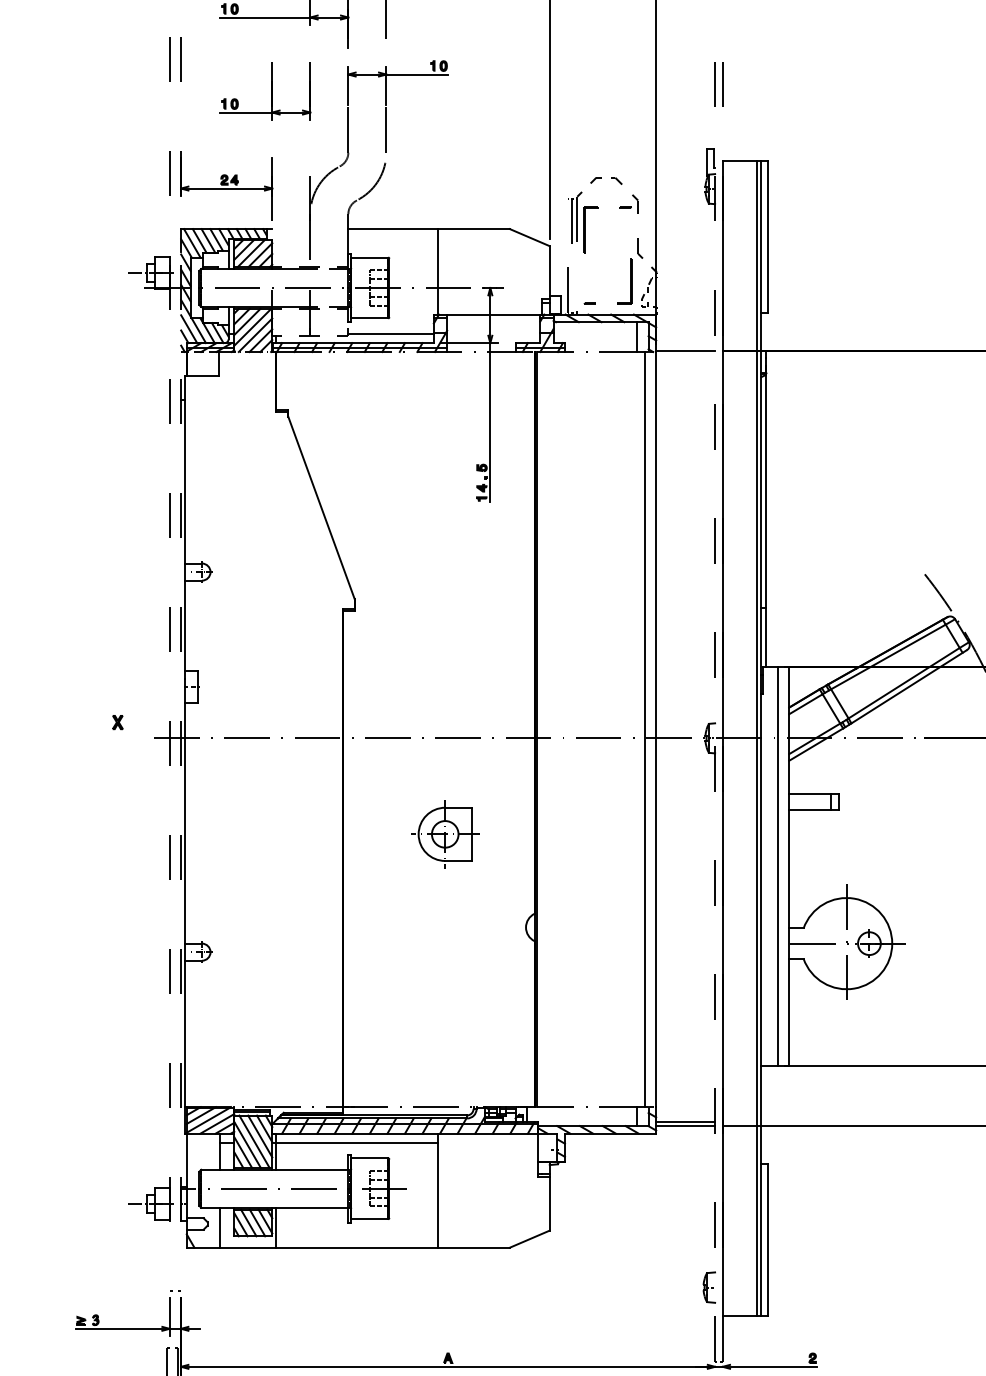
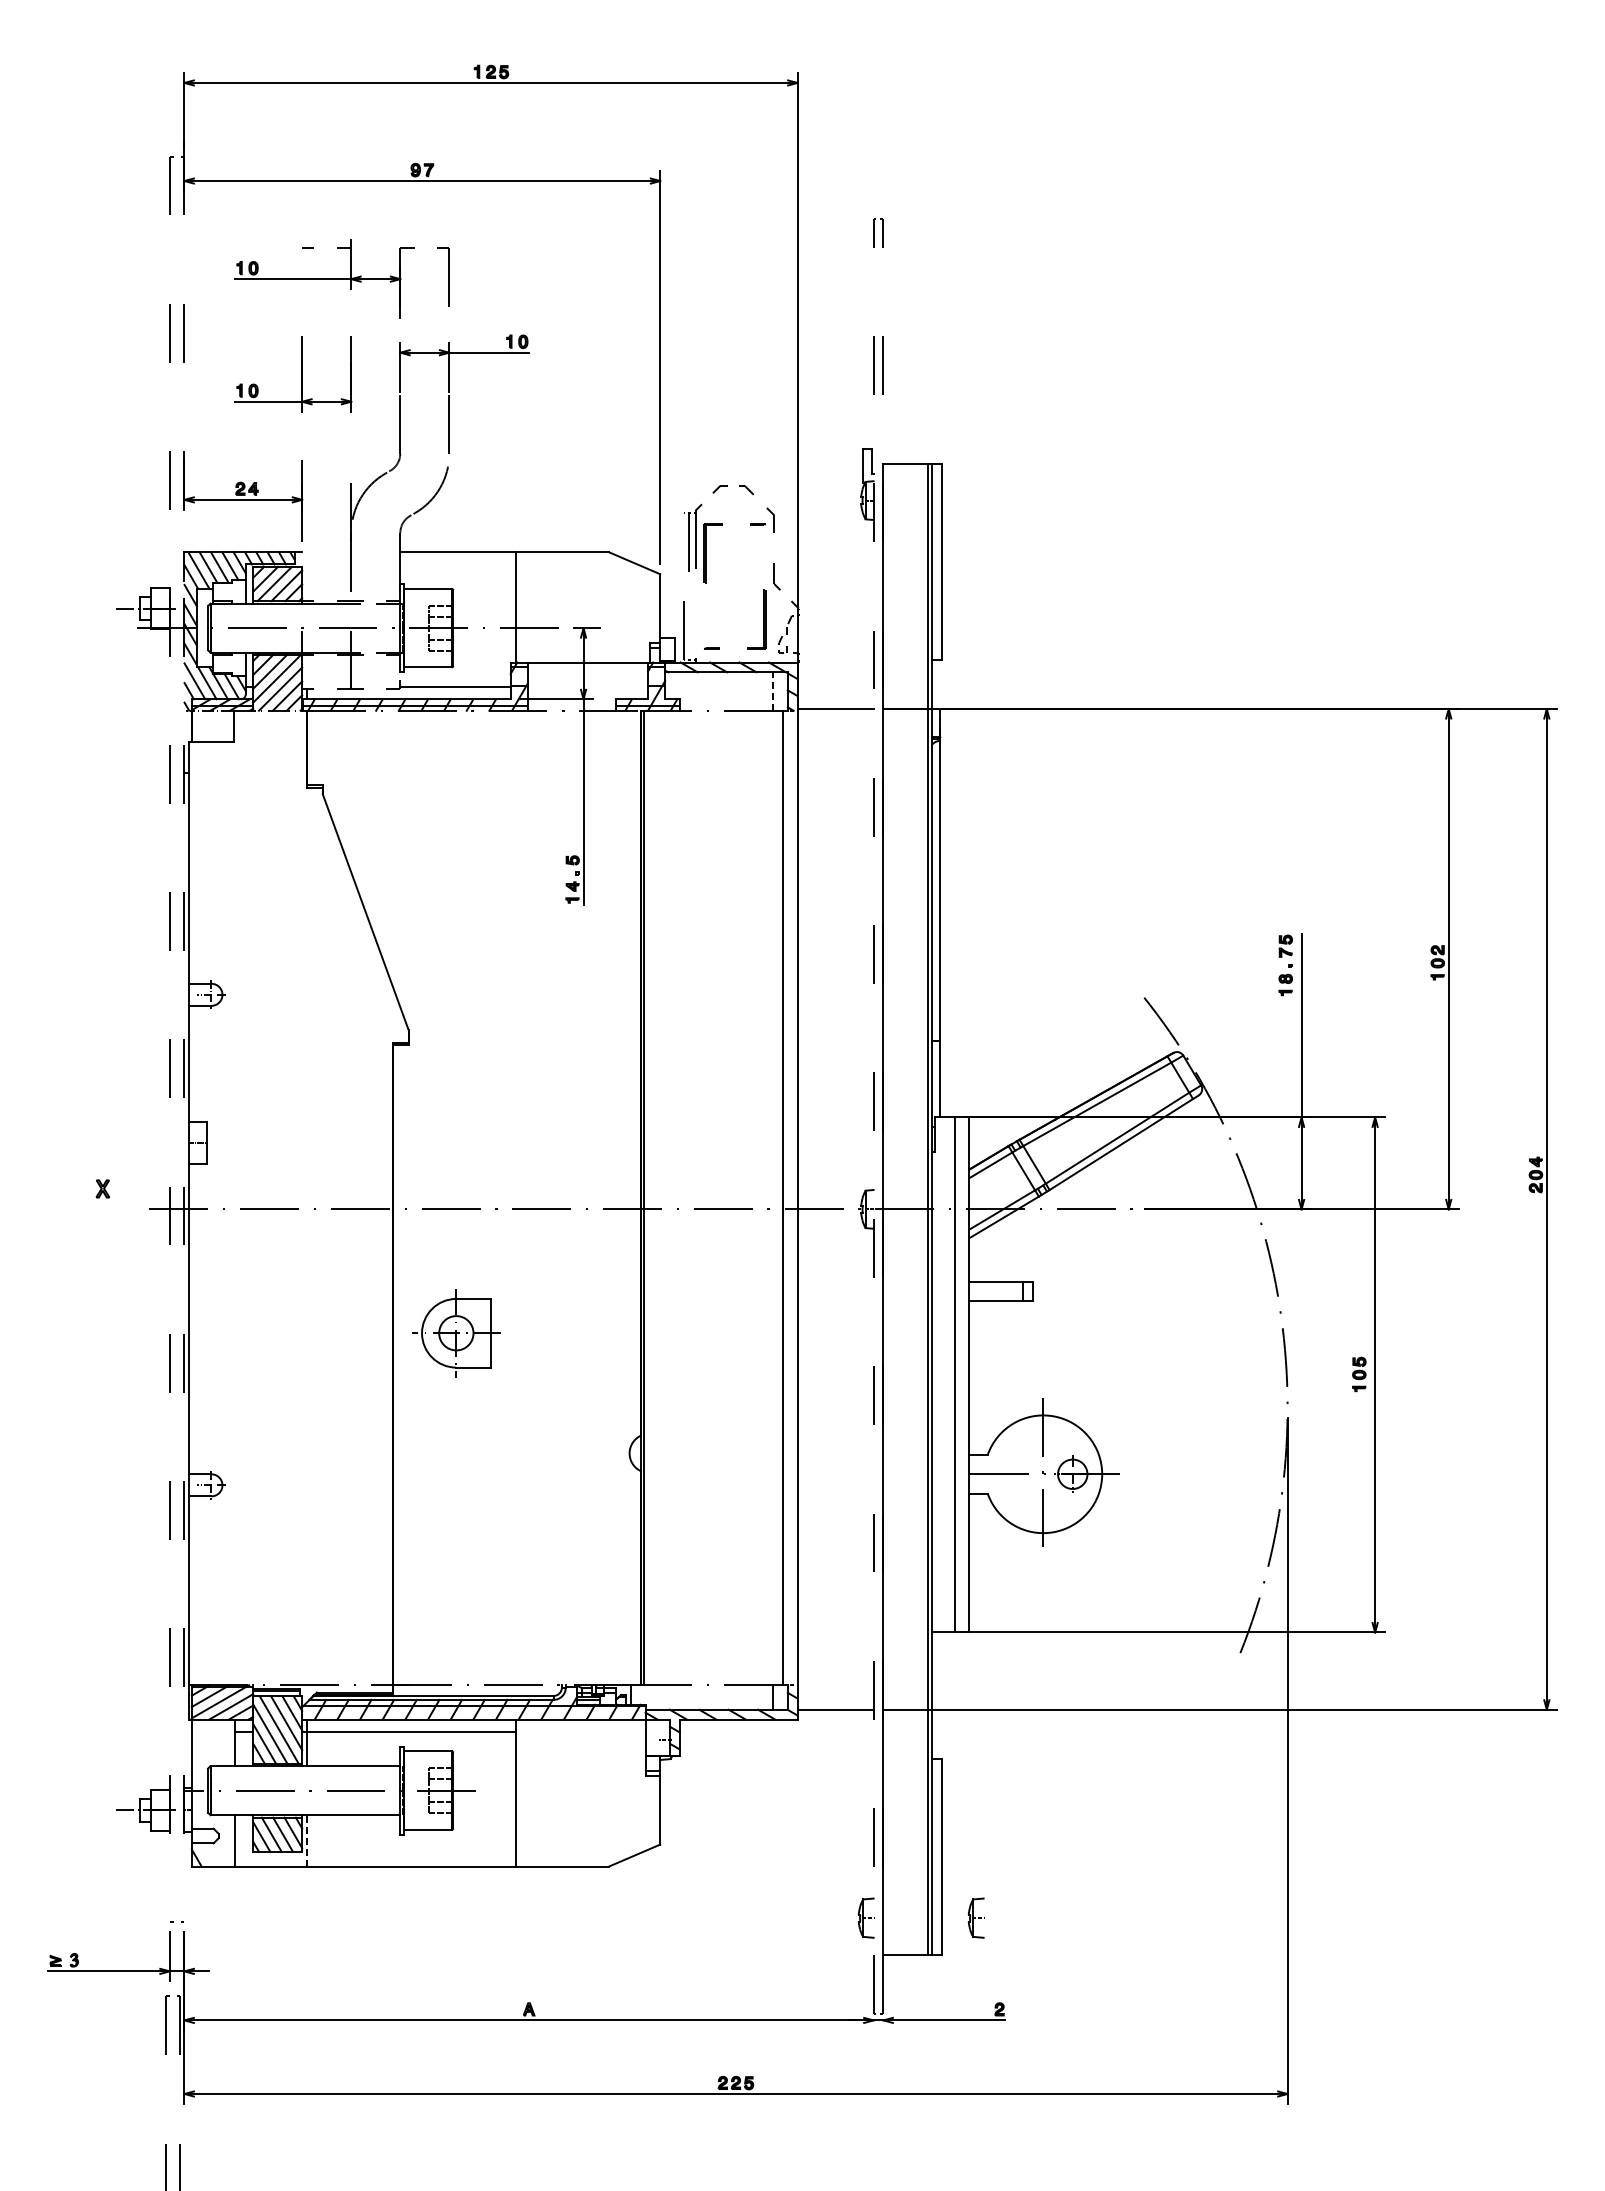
line: (637, 337) -> (773, 691), solid -> dashed
part: (445, 834) -> (456, 1333), moved
line: (685, 1122) -> (835, 1704), removed
line: (276, 1227) -> (307, 1840), solid -> dashed
part: (794, 1287) -> (975, 1917), added

